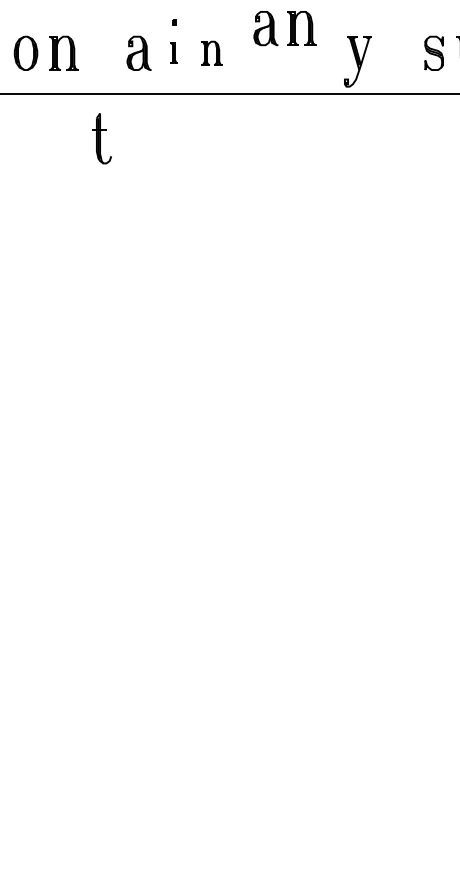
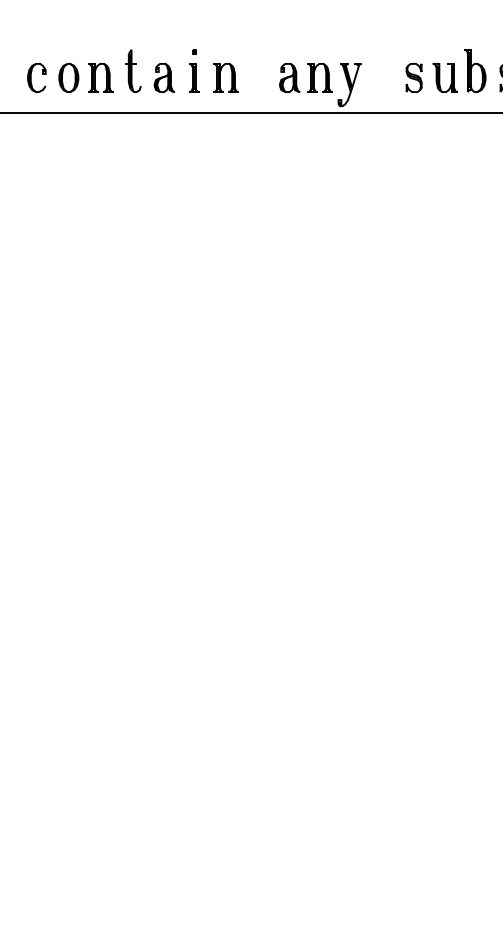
part: (284, 27) -> (305, 77), moved
part: (174, 52) -> (194, 77), size x1.67
part: (211, 52) -> (225, 77), size x1.43
part: (102, 137) -> (133, 70), moved

